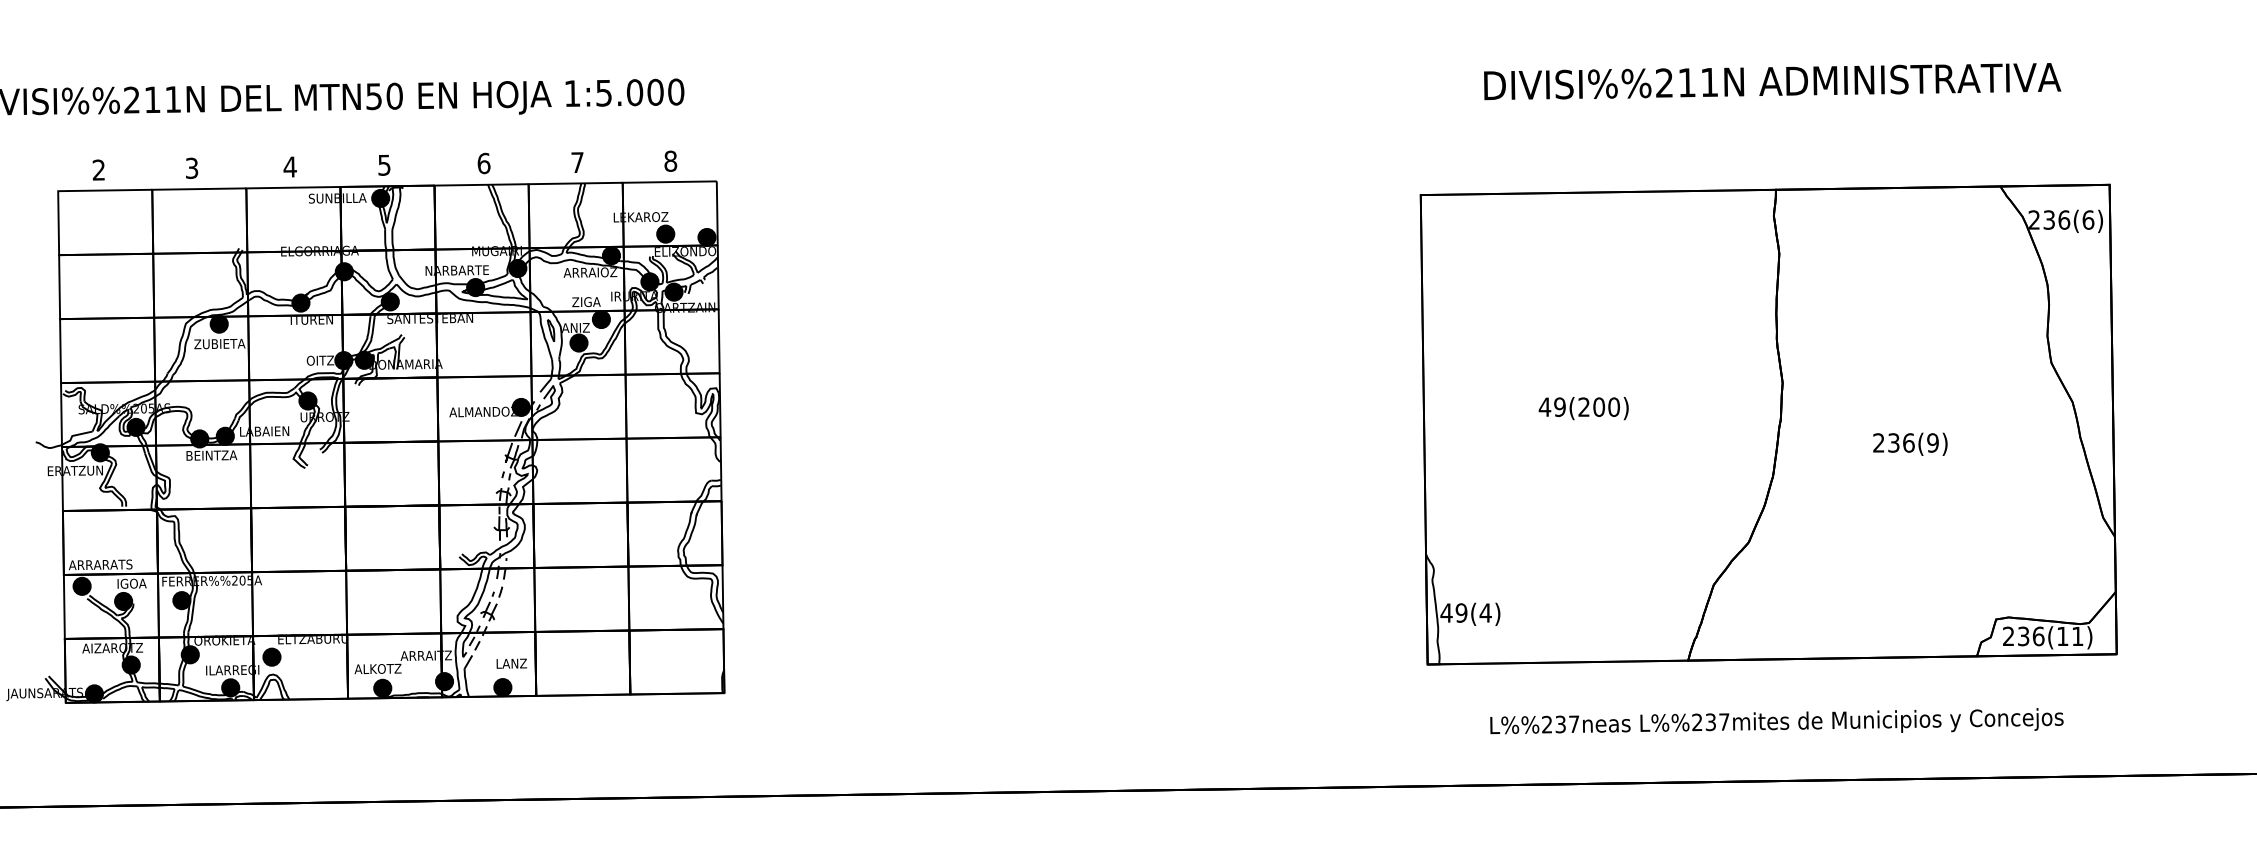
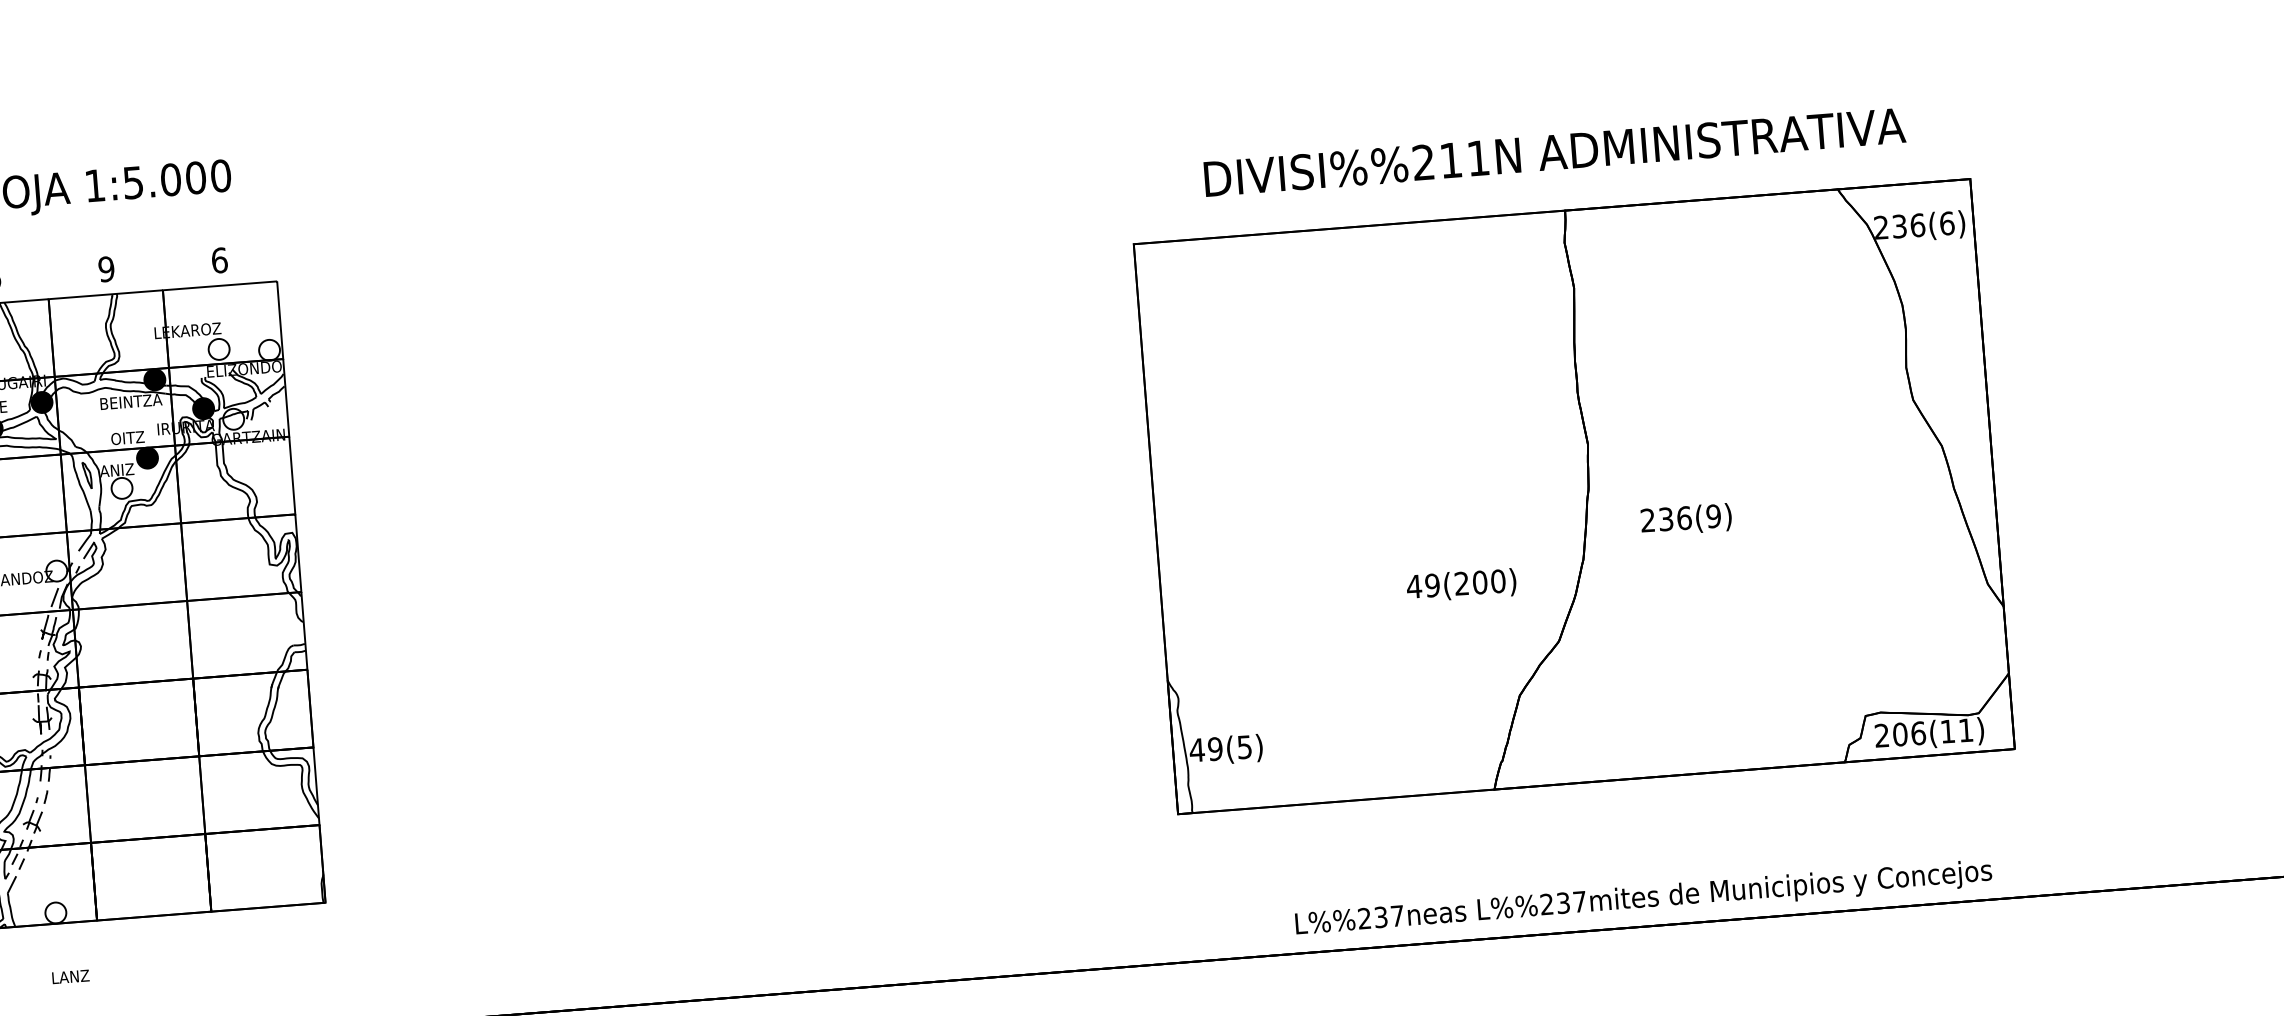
text: (1772, 81) -> (1554, 152), moved
text: (670, 160) -> (219, 259), 8 -> 6
text: (577, 162) -> (106, 269), 7 -> 9
fill: (665, 233) -> (218, 348), removed
fill: (706, 237) -> (268, 350), removed
text: (590, 272) -> (130, 401), ARRAIOZ -> BEINTZA
fill: (673, 291) -> (232, 418), removed
text: (586, 302) -> (128, 438), ZIGA -> OITZ
fill: (578, 342) -> (121, 487), removed
fill: (520, 407) -> (55, 571), removed
text: (1583, 408) -> (1461, 585), moved
text: (1910, 443) -> (1686, 518), moved
text: (1485, 612) -> (1244, 746), 49(4) -> 49(5)
text: (2023, 636) -> (1900, 734), 236(11) -> 206(11)
text: (511, 663) -> (70, 976), moved
fill: (502, 687) -> (55, 912), removed
text: (1776, 721) -> (1643, 897), moved

